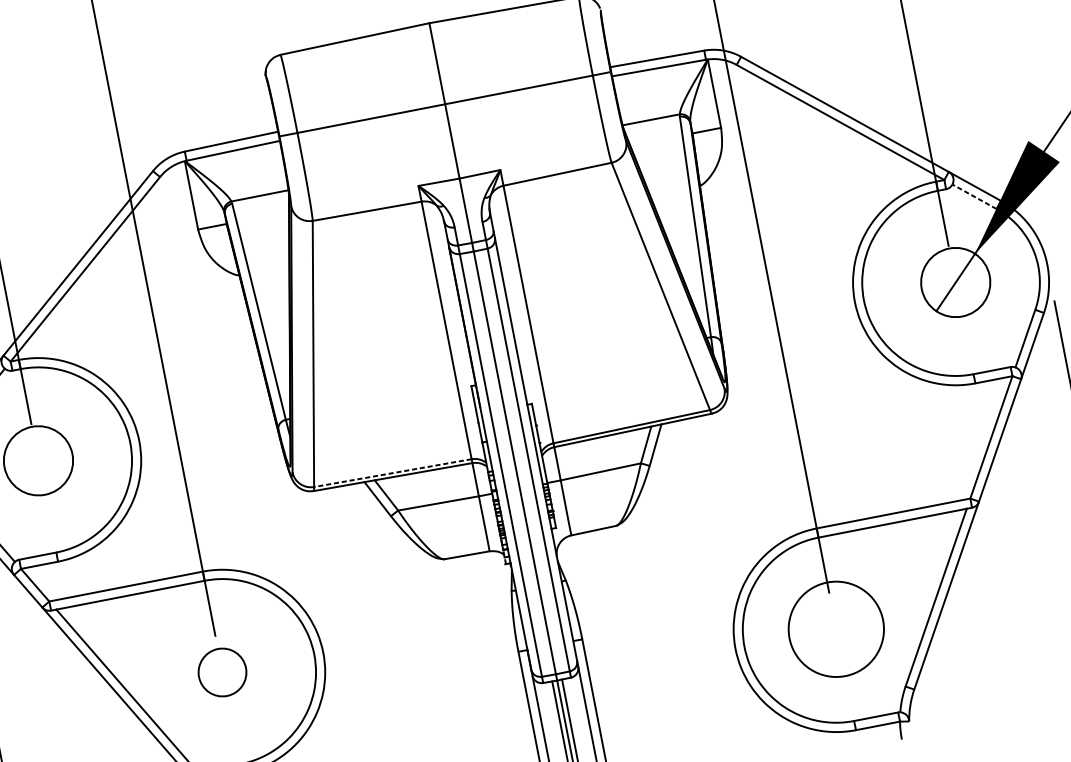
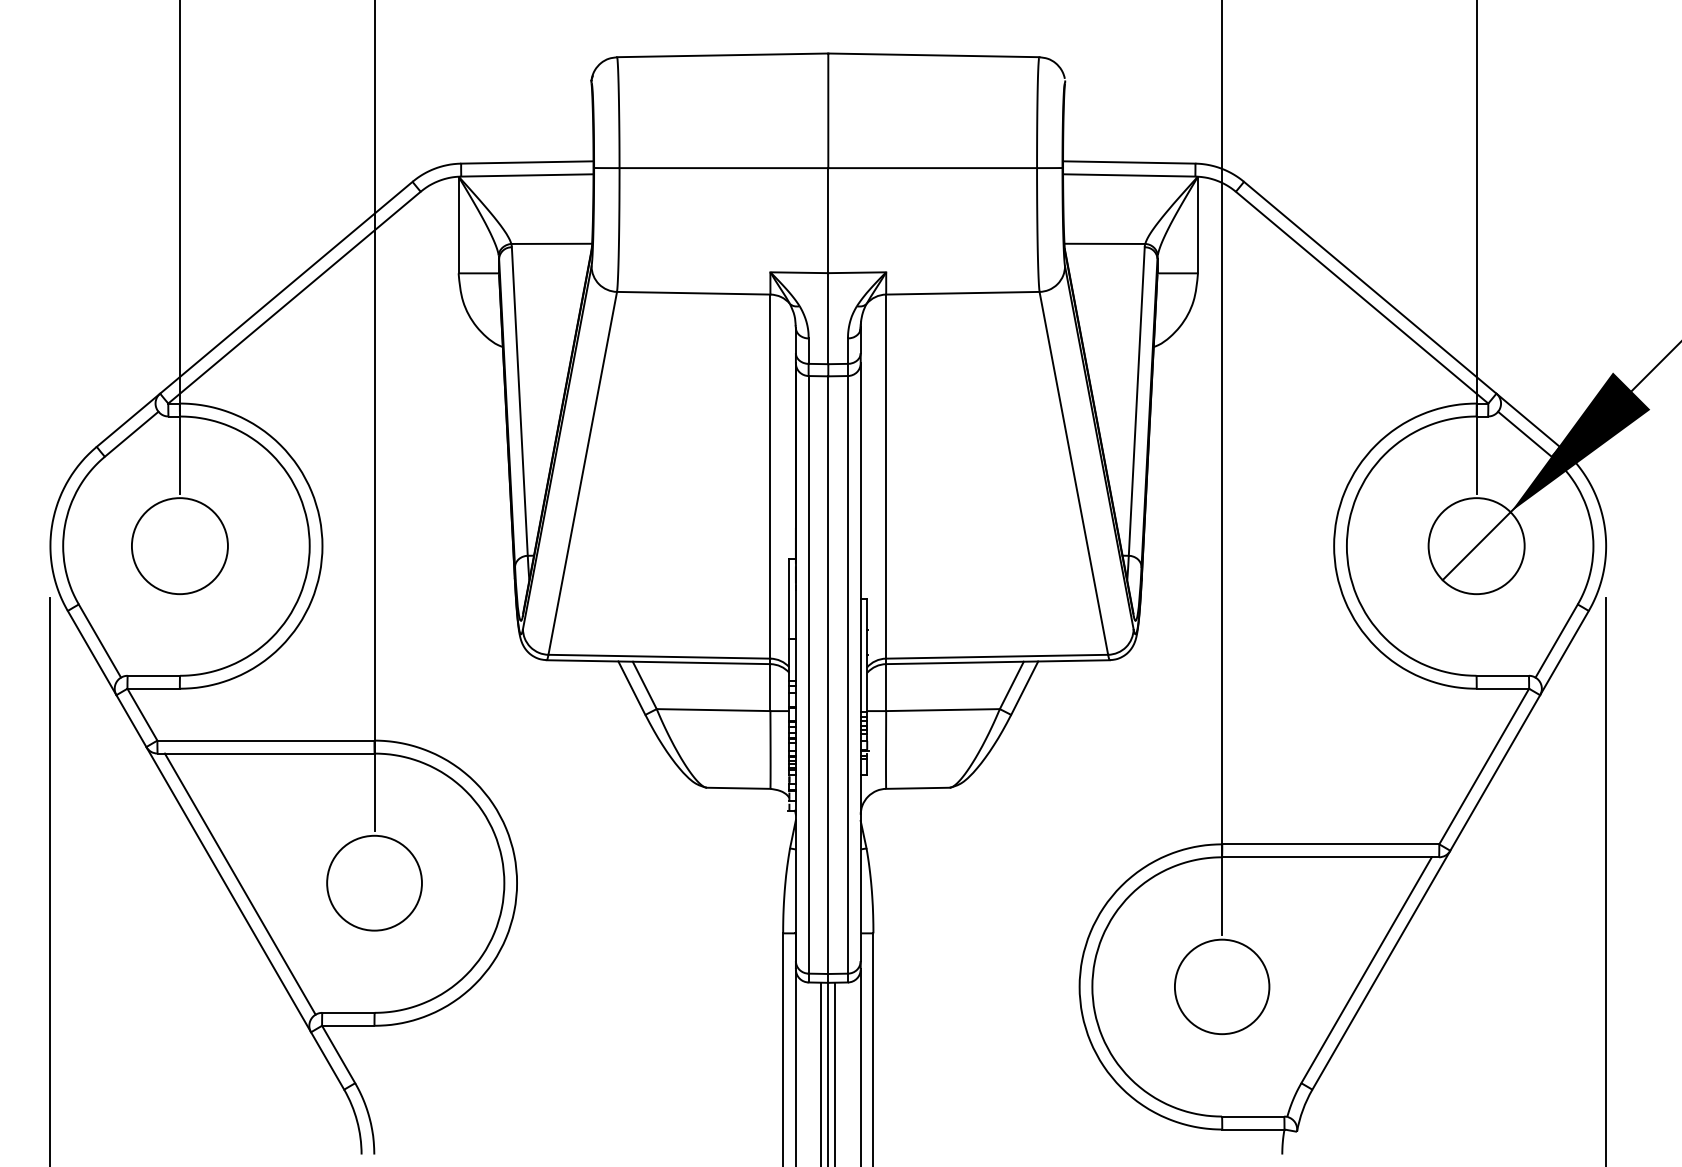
line: (974, 196) -> (1524, 433), dashed -> solid
line: (392, 472) -> (659, 656), dashed -> solid
circle: (835, 629) -> (1221, 986), size x0.71
circle: (222, 672) -> (374, 882), size x1.43

